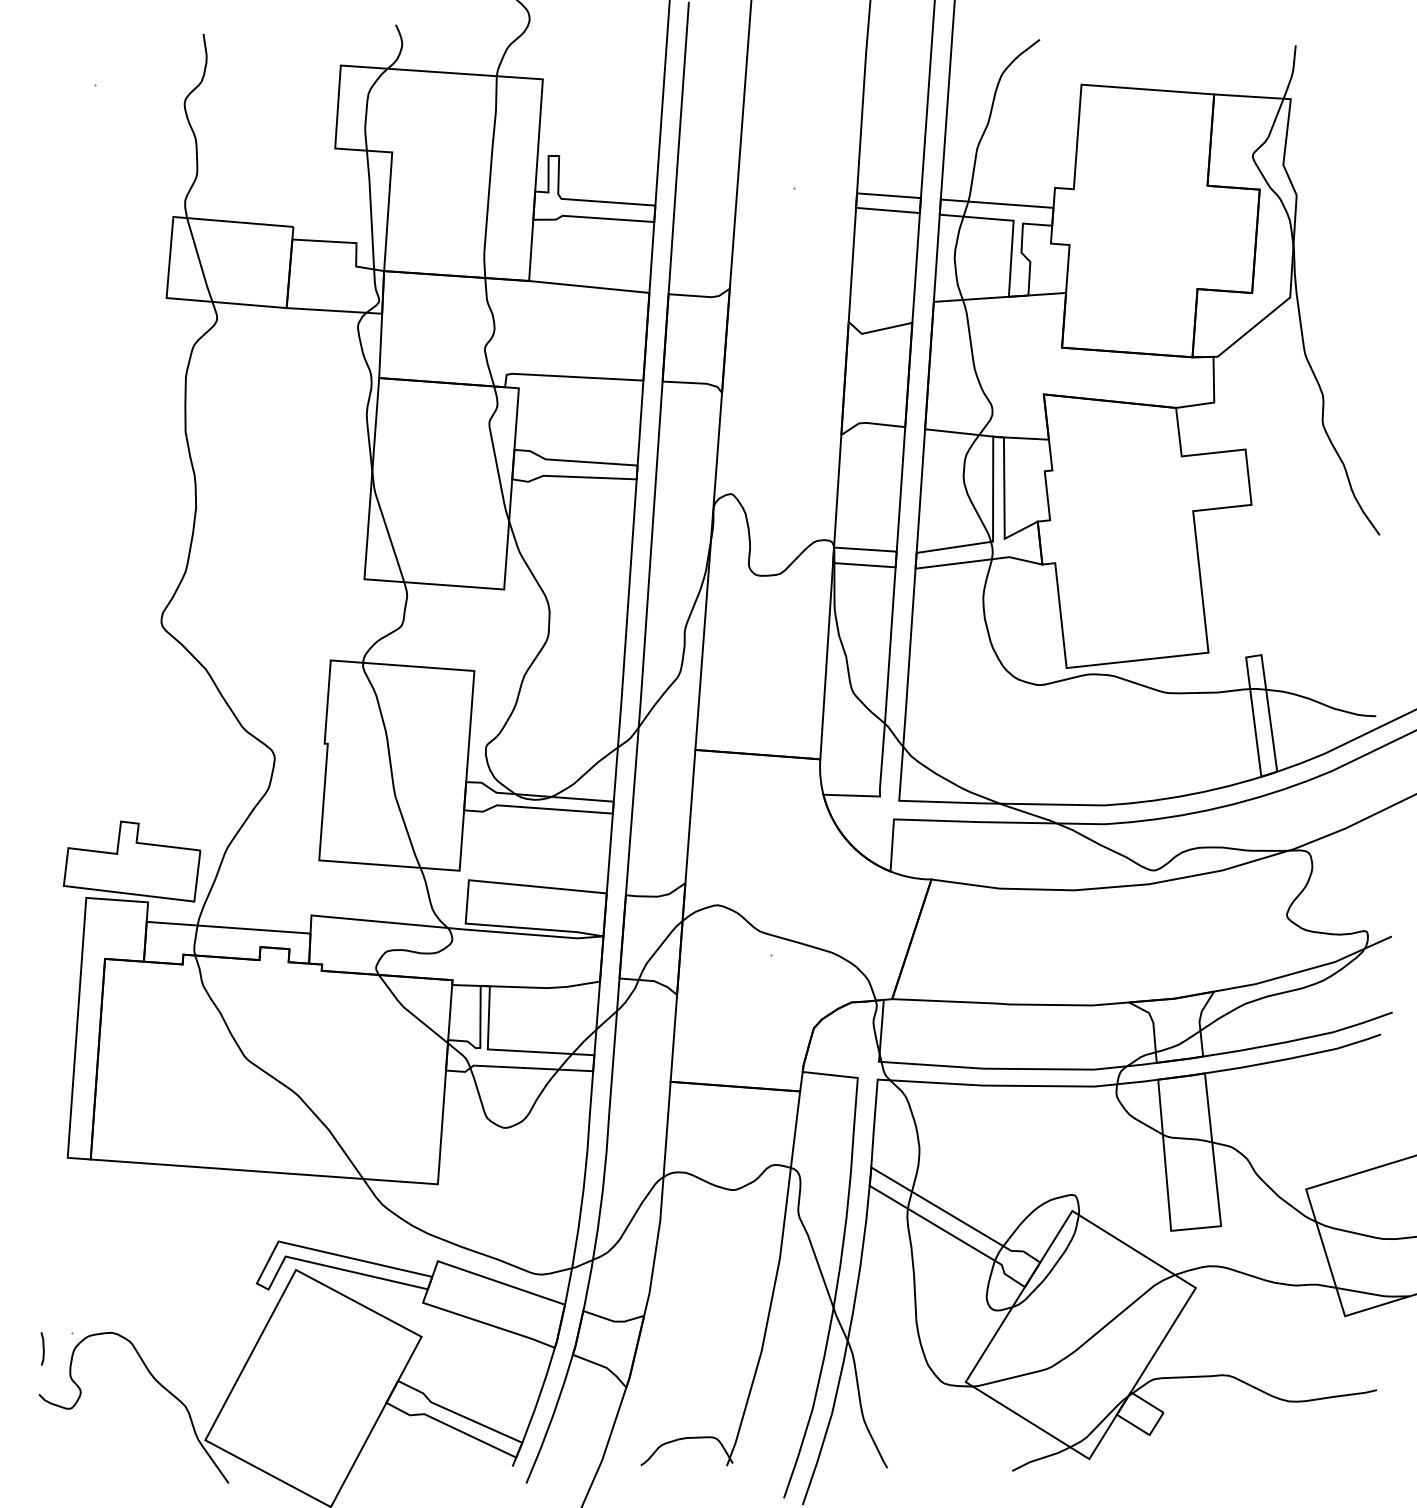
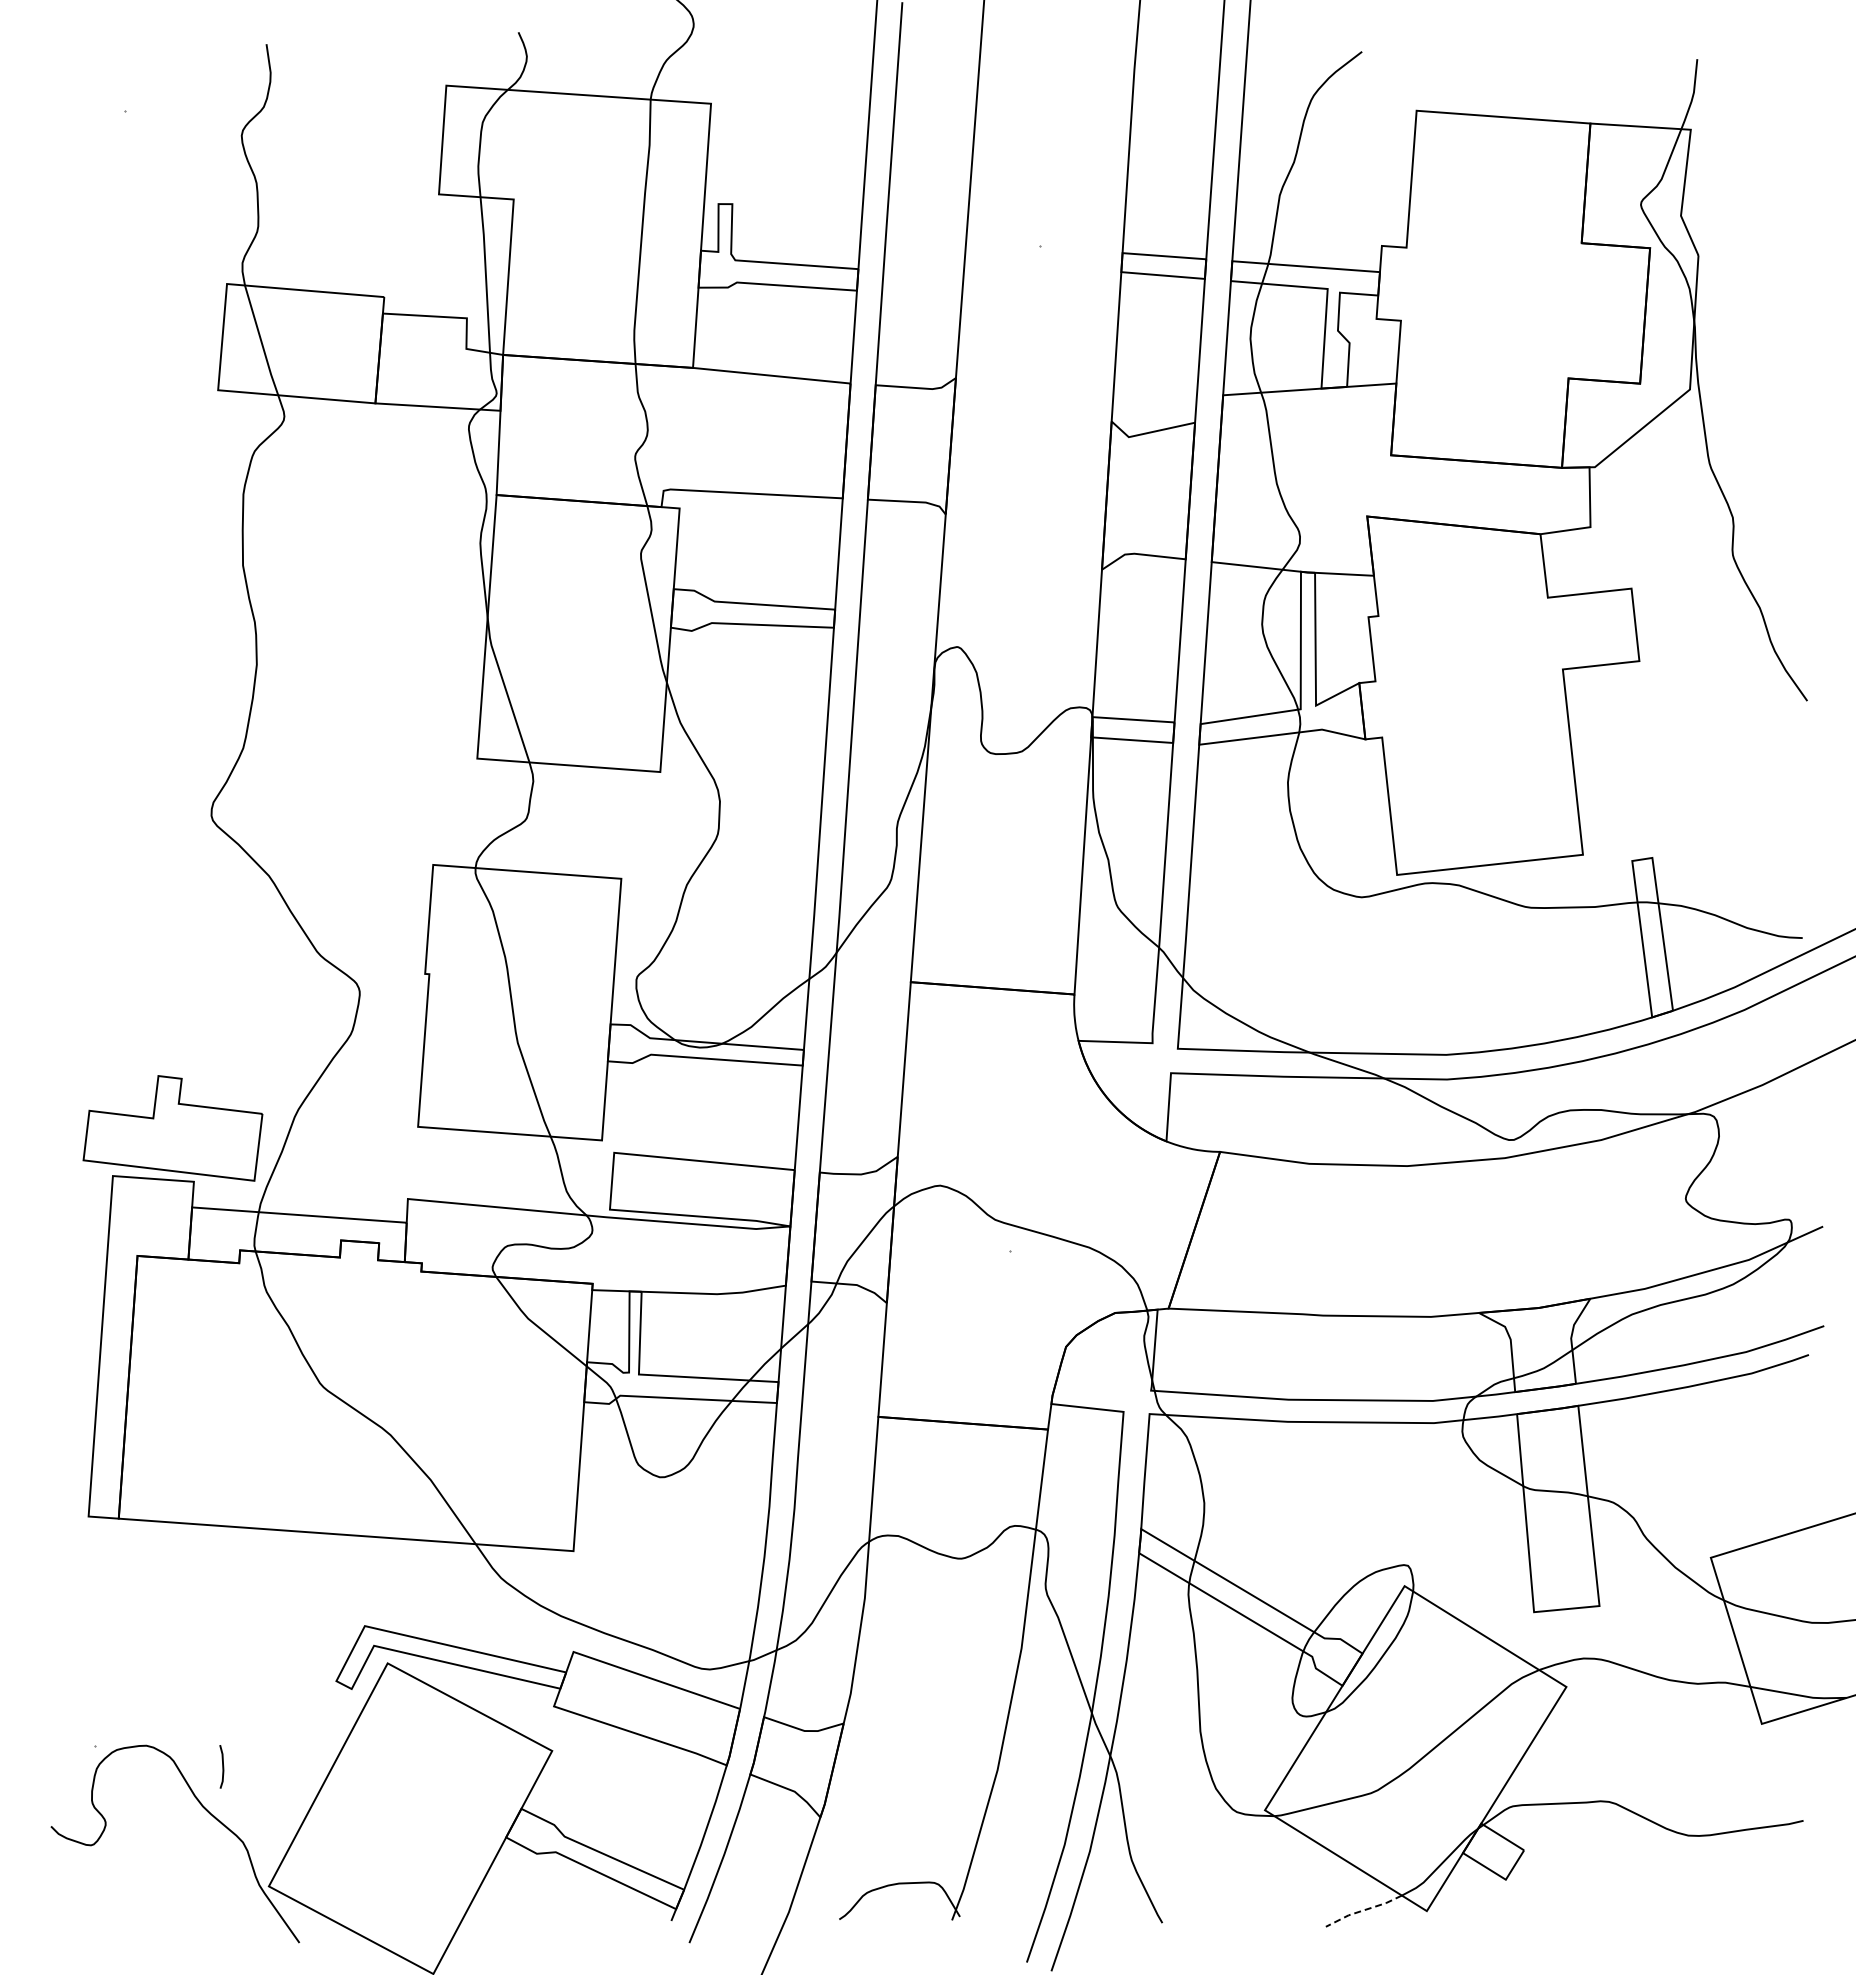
line: (43, 1348) -> (222, 1766), moved
line: (1040, 1458) -> (1363, 1910), solid -> dashed

